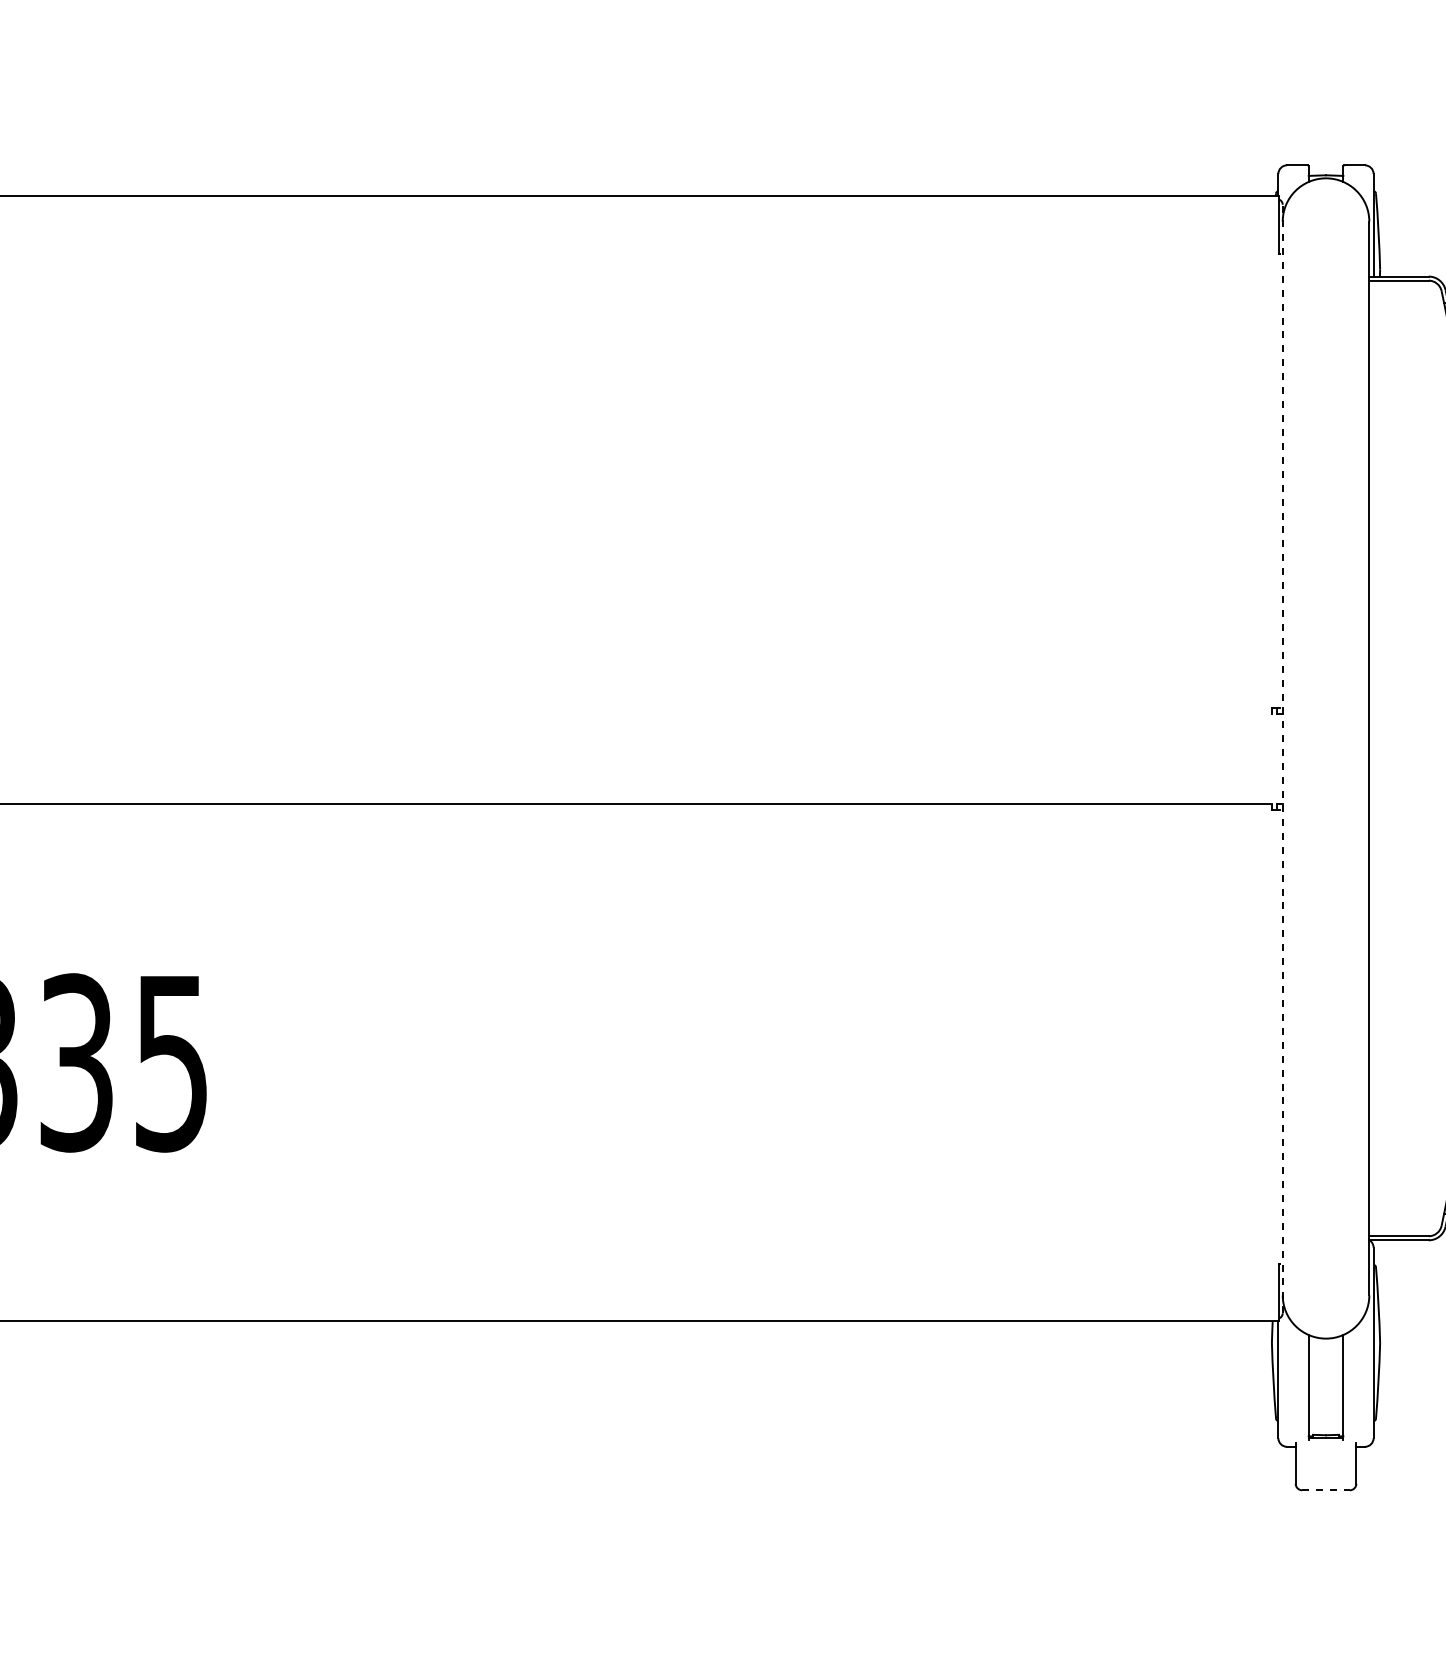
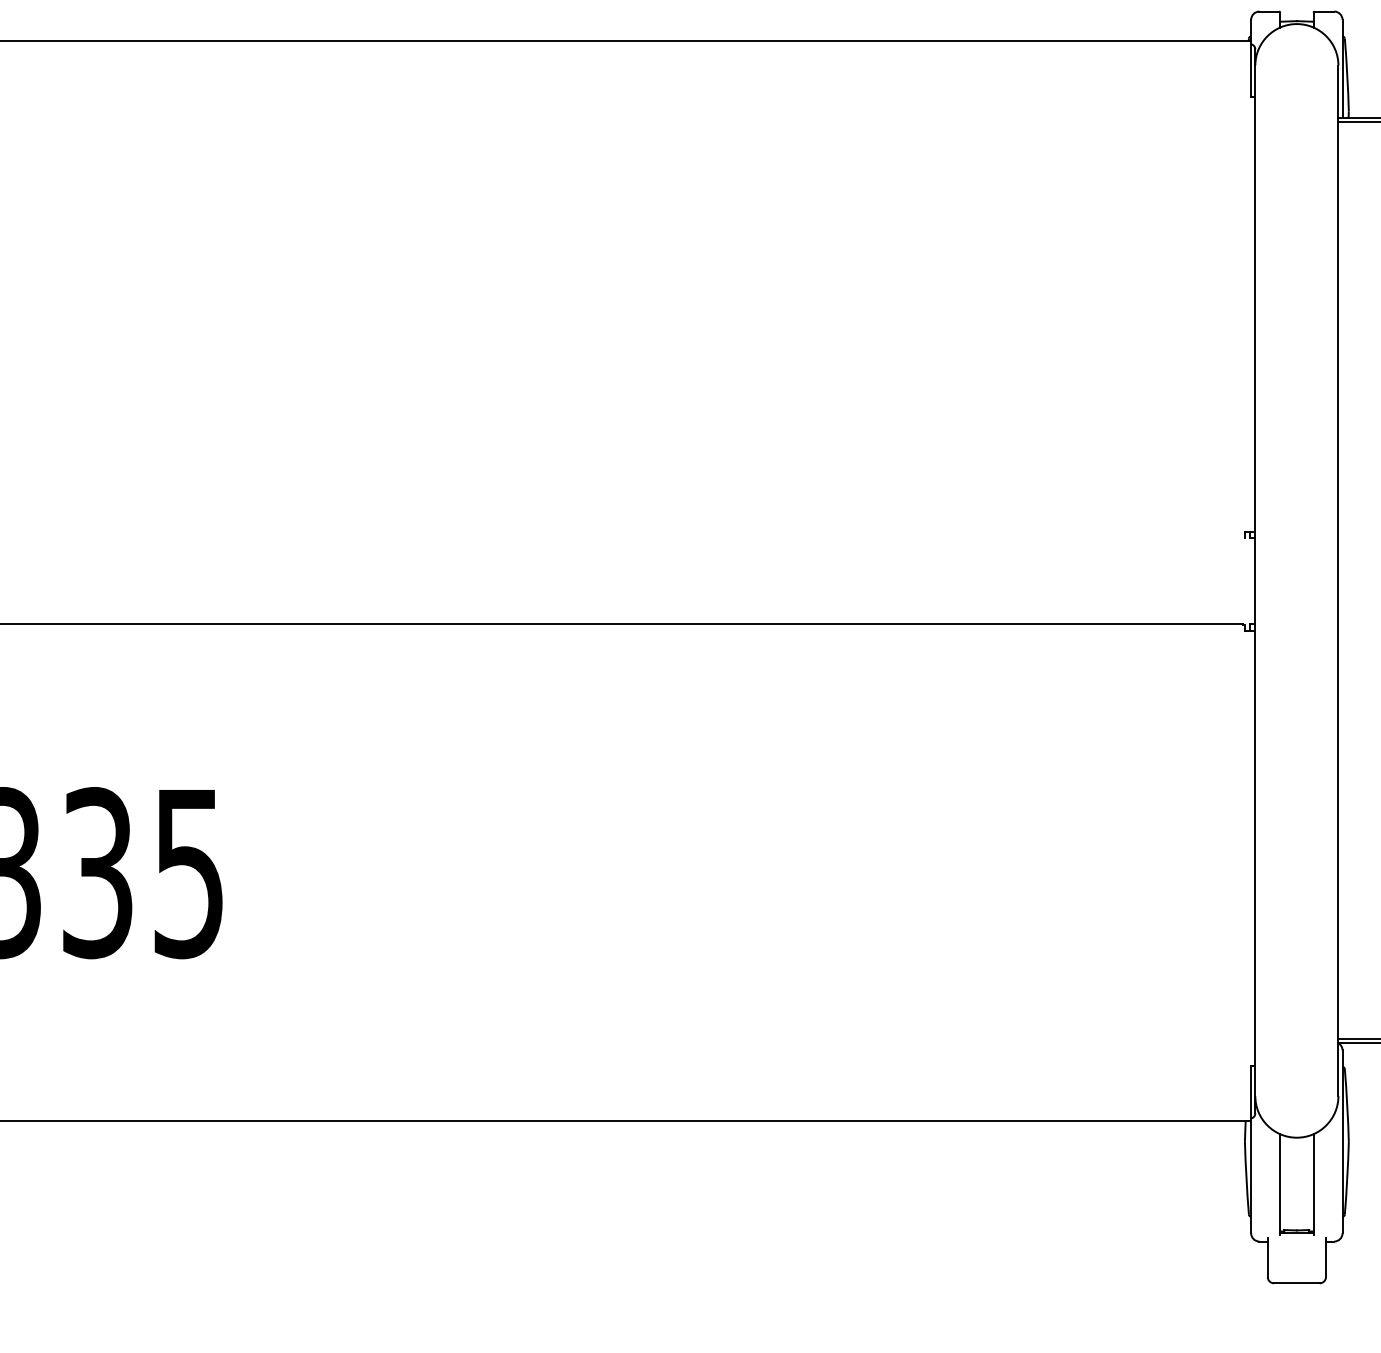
line: (1282, 758) -> (1255, 580), dashed -> solid
line: (1326, 1490) -> (1297, 1283), dashed -> solid

